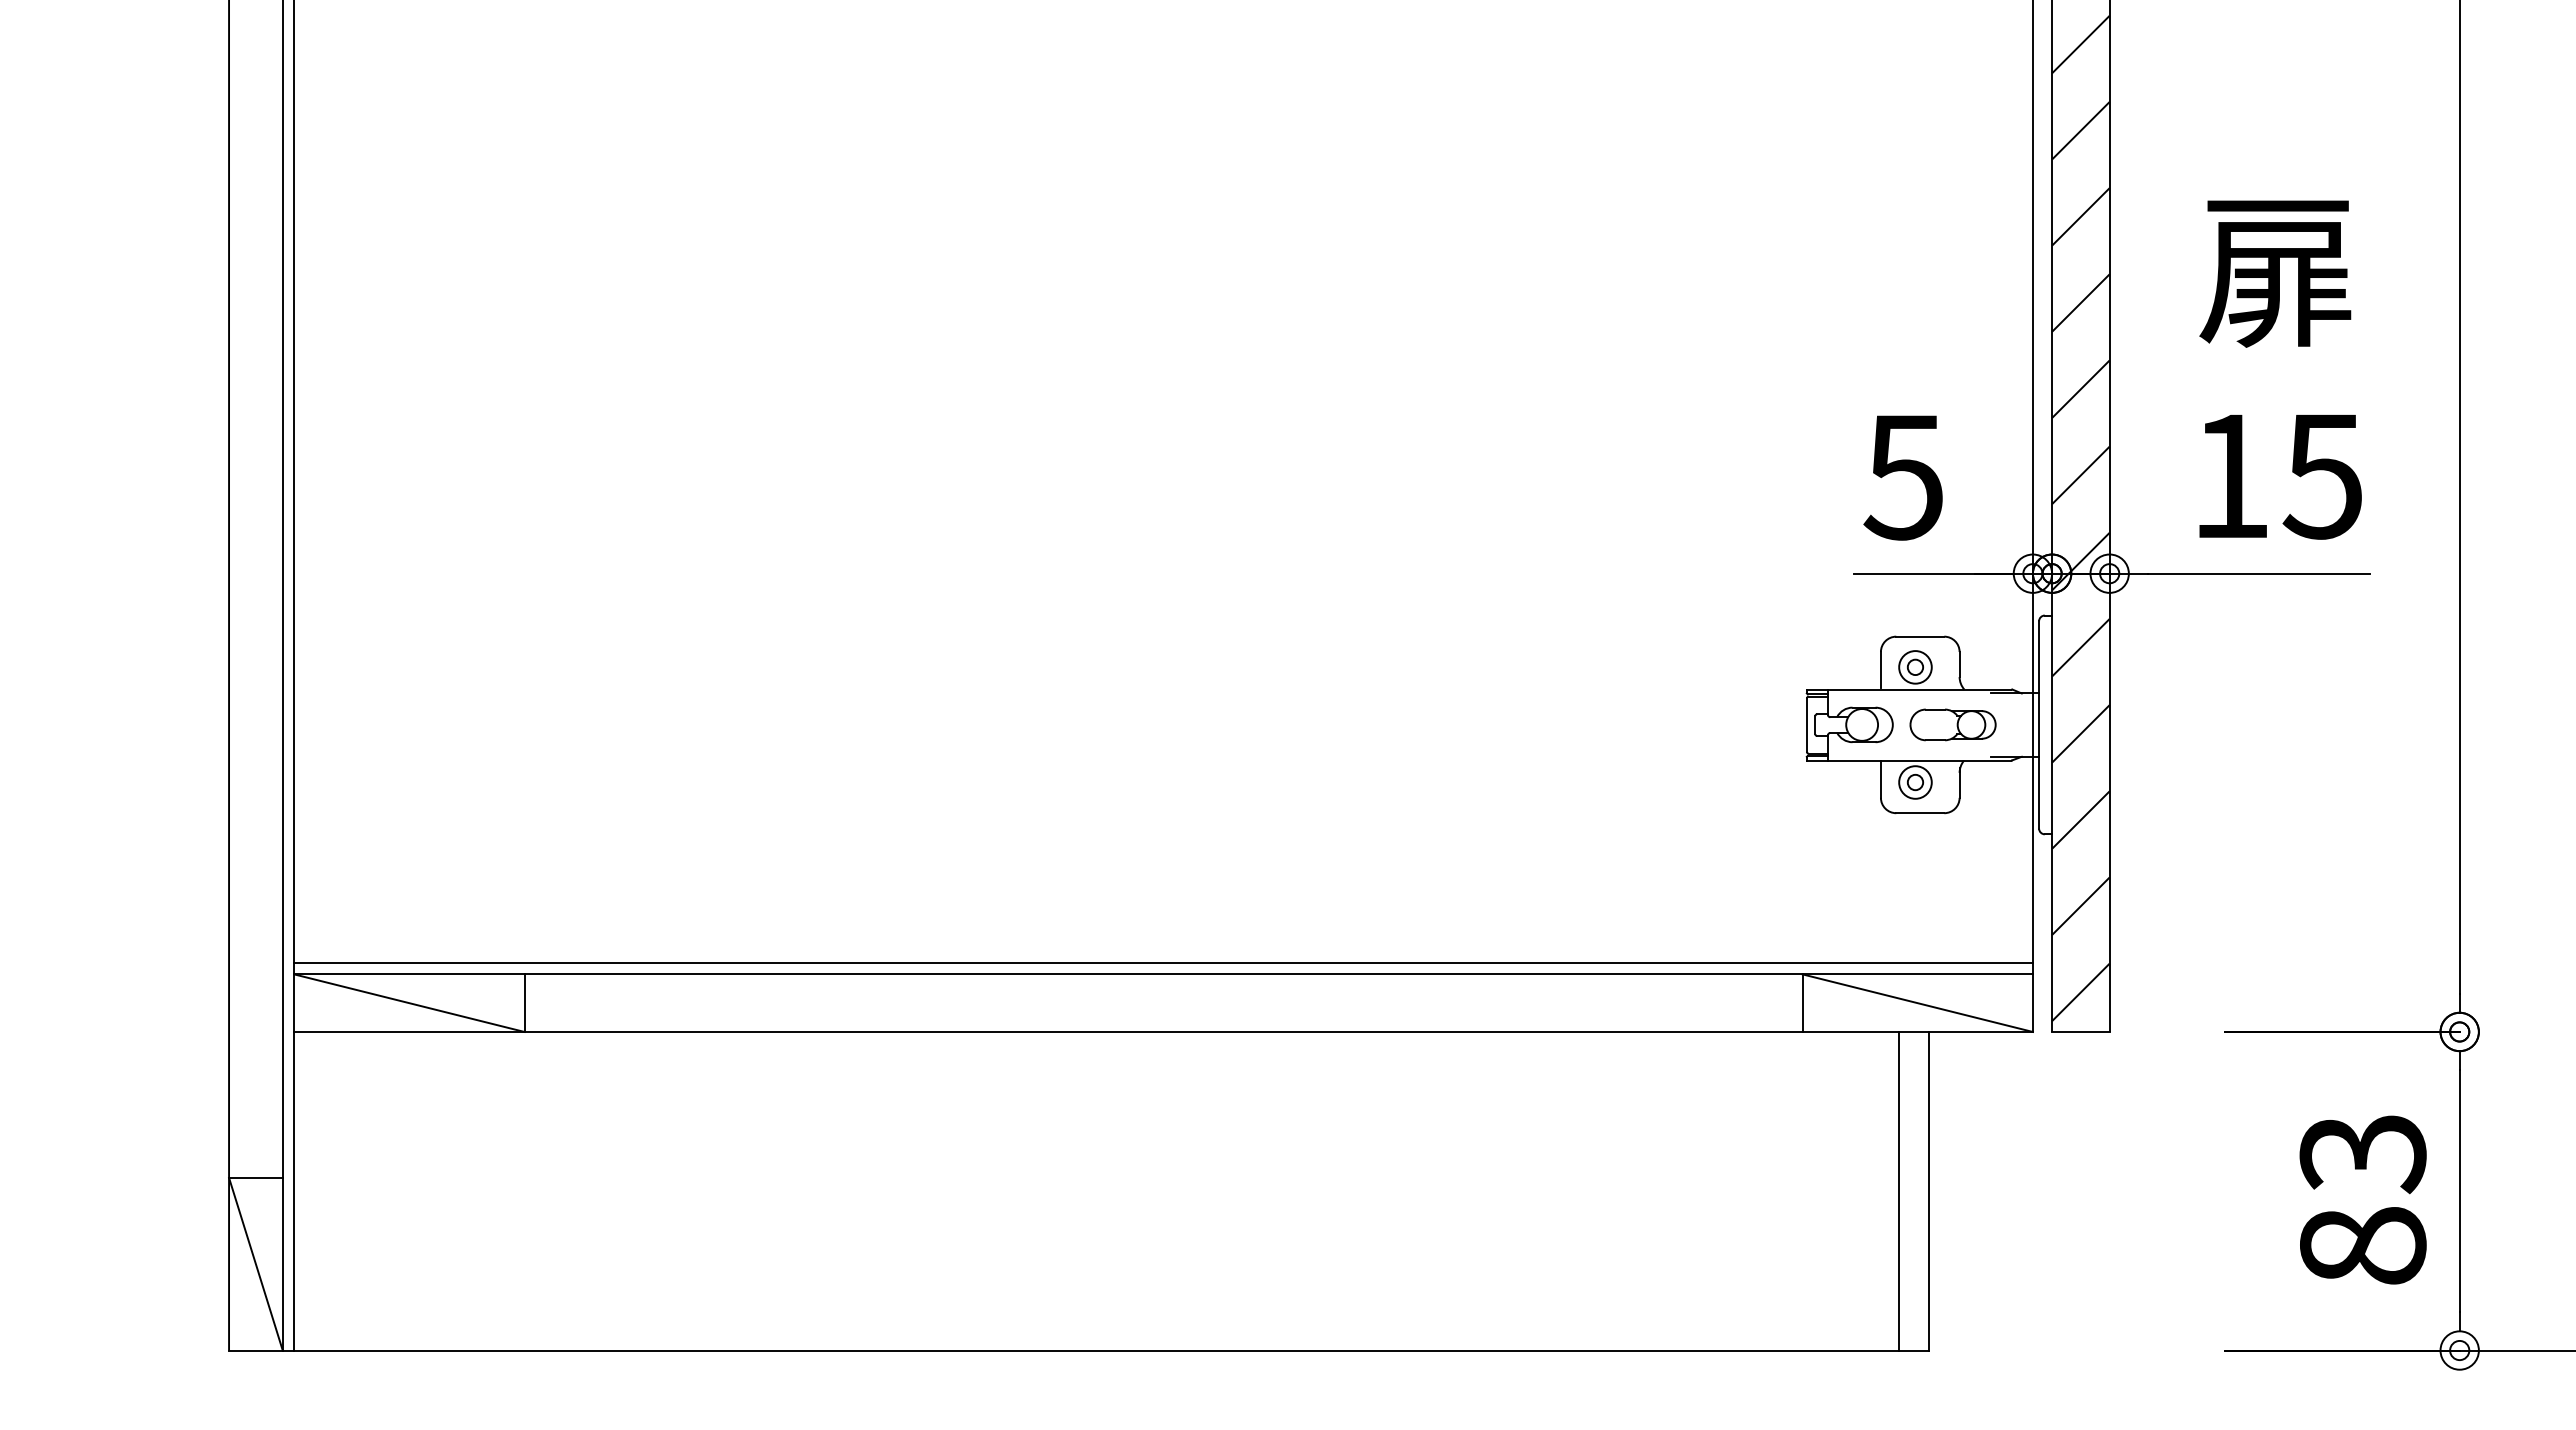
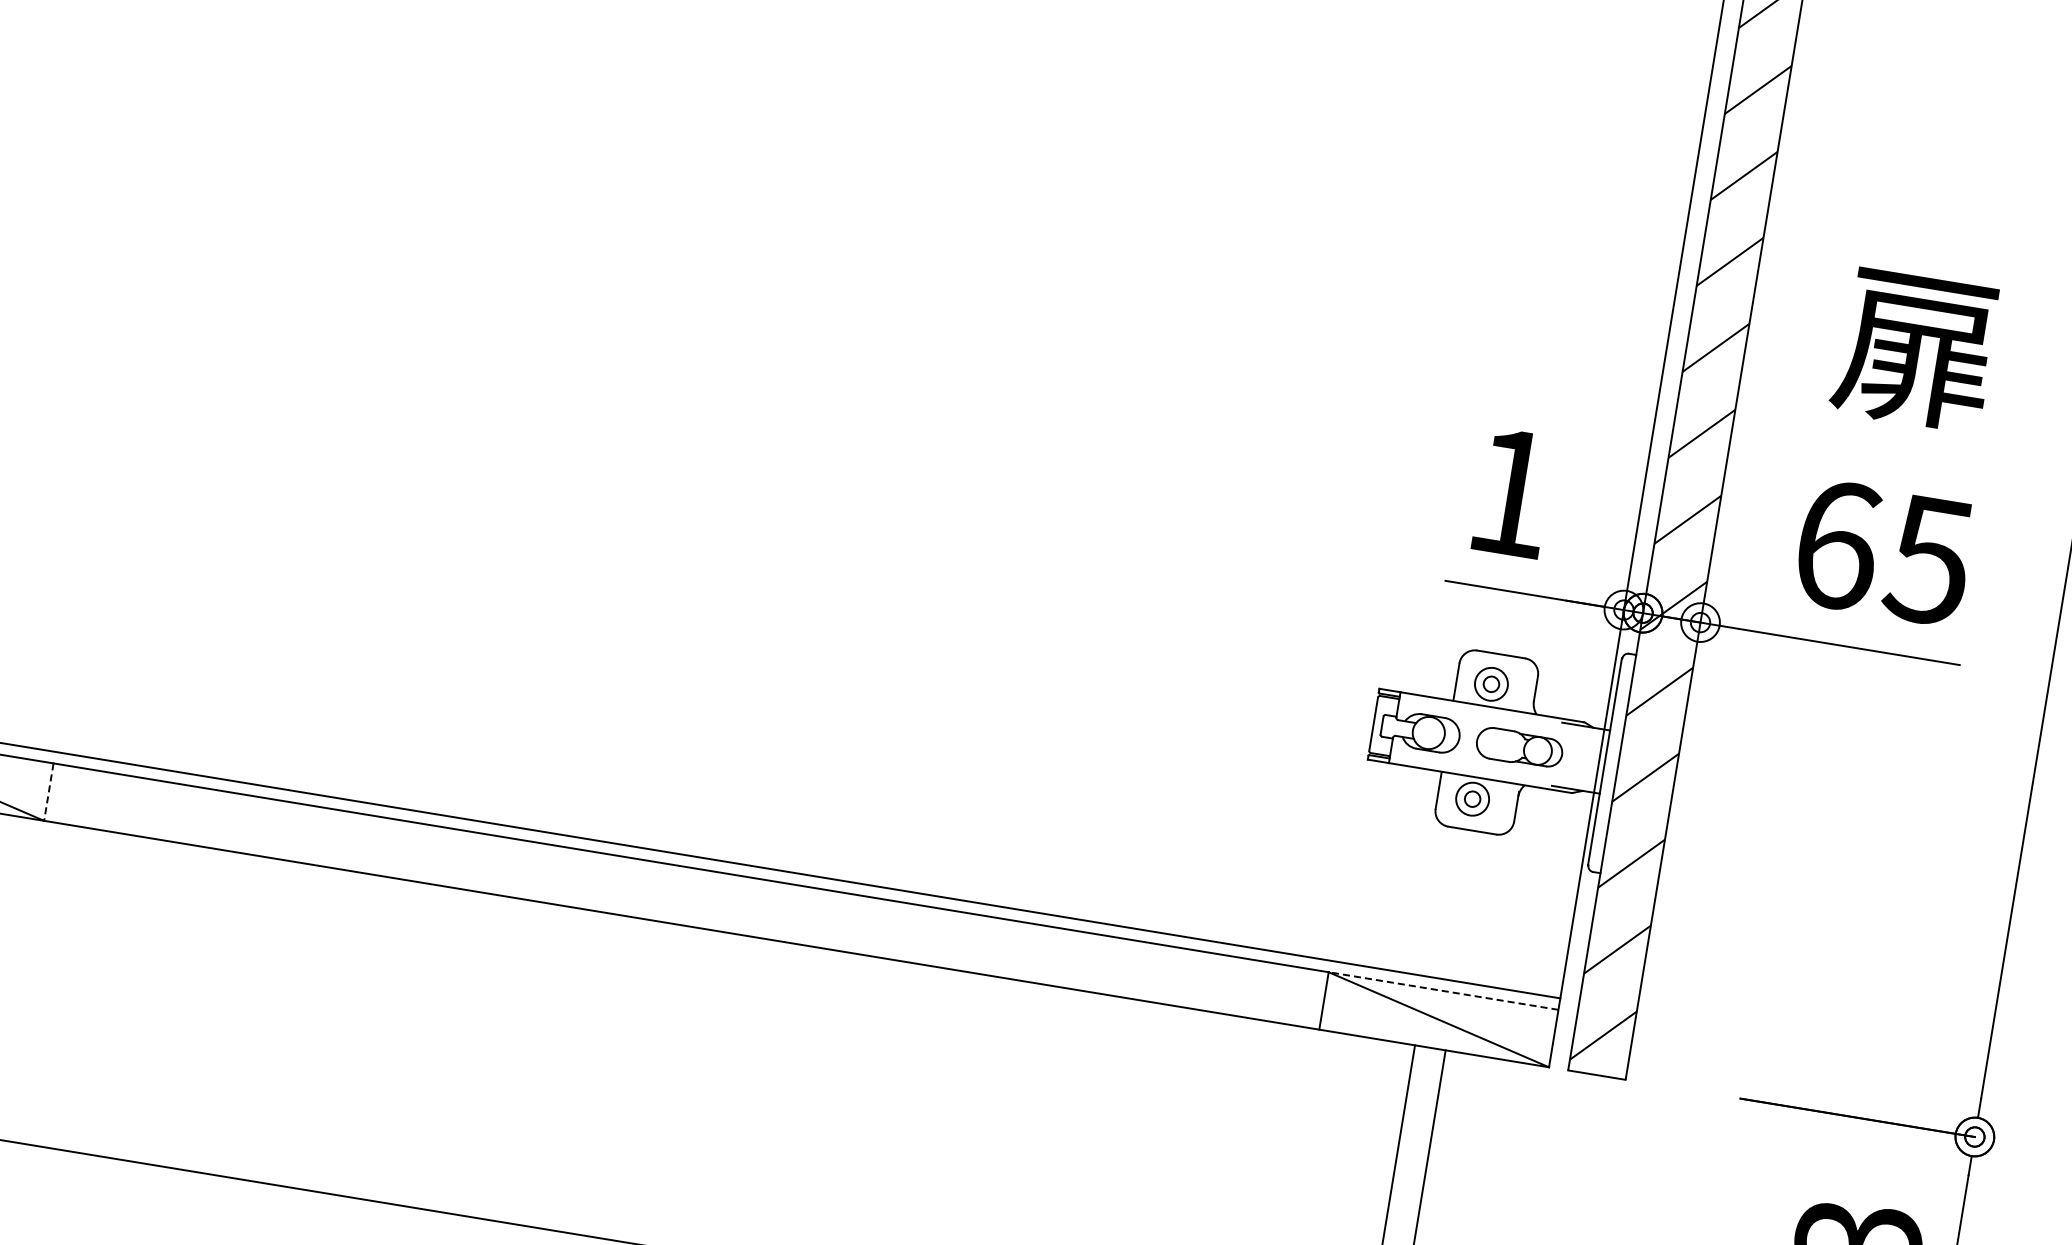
text: (2232, 475) -> (1839, 544), 15 -> 65
text: (1902, 477) -> (1509, 492), 5 -> 1
line: (1917, 974) -> (1443, 991), solid -> dashed
line: (524, 1003) -> (48, 792), solid -> dashed

